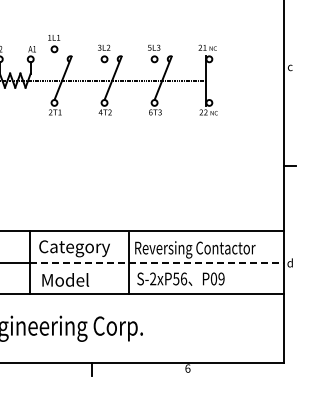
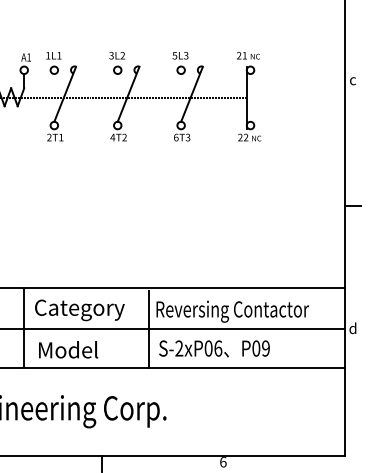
part: (54, 44) -> (54, 64), moved
line: (157, 263) -> (184, 328), dashed -> solid
text: (176, 278) -> (208, 347), S-2xP56 -> S-2xP06

